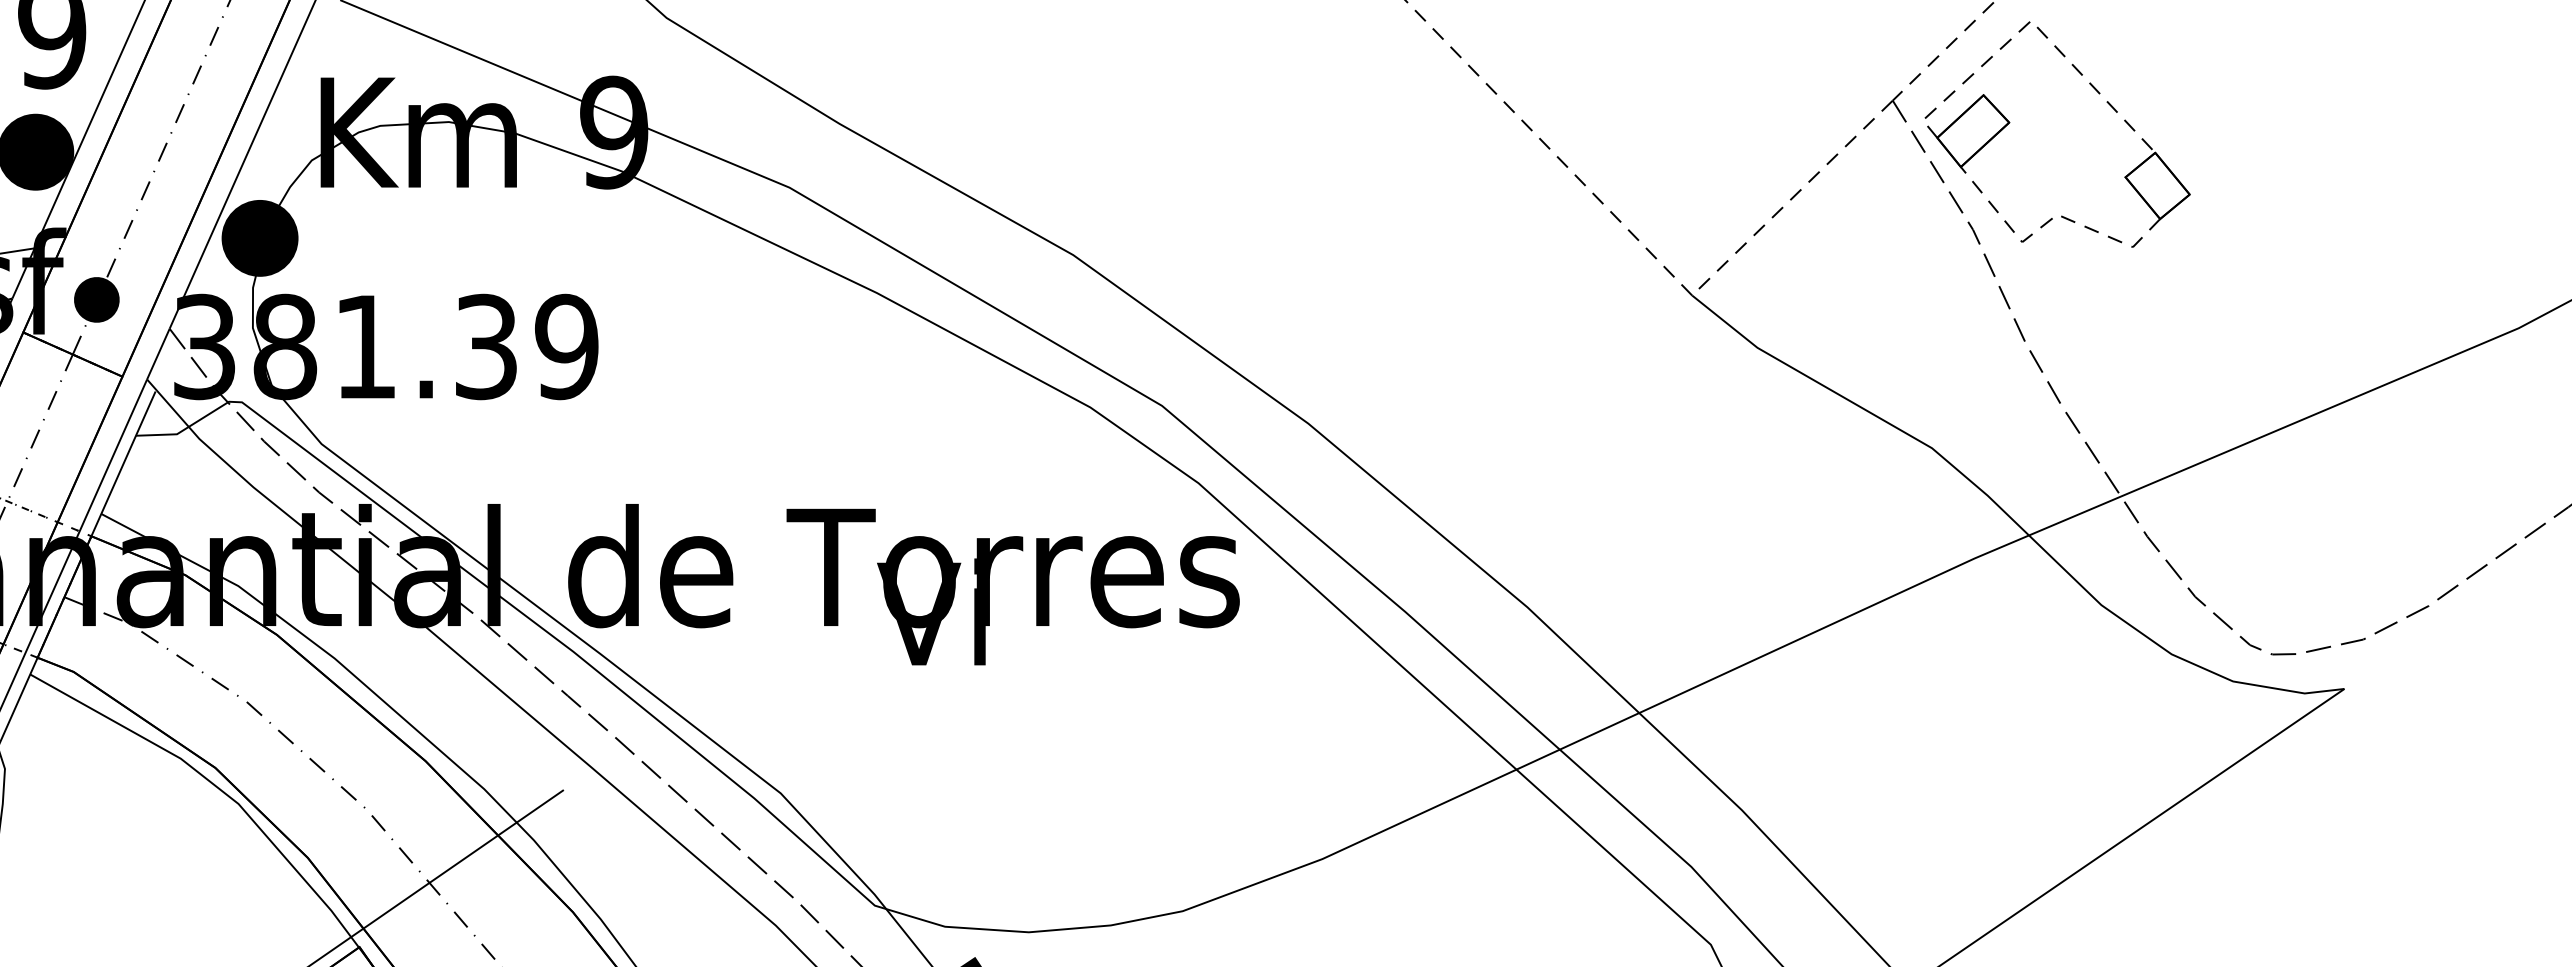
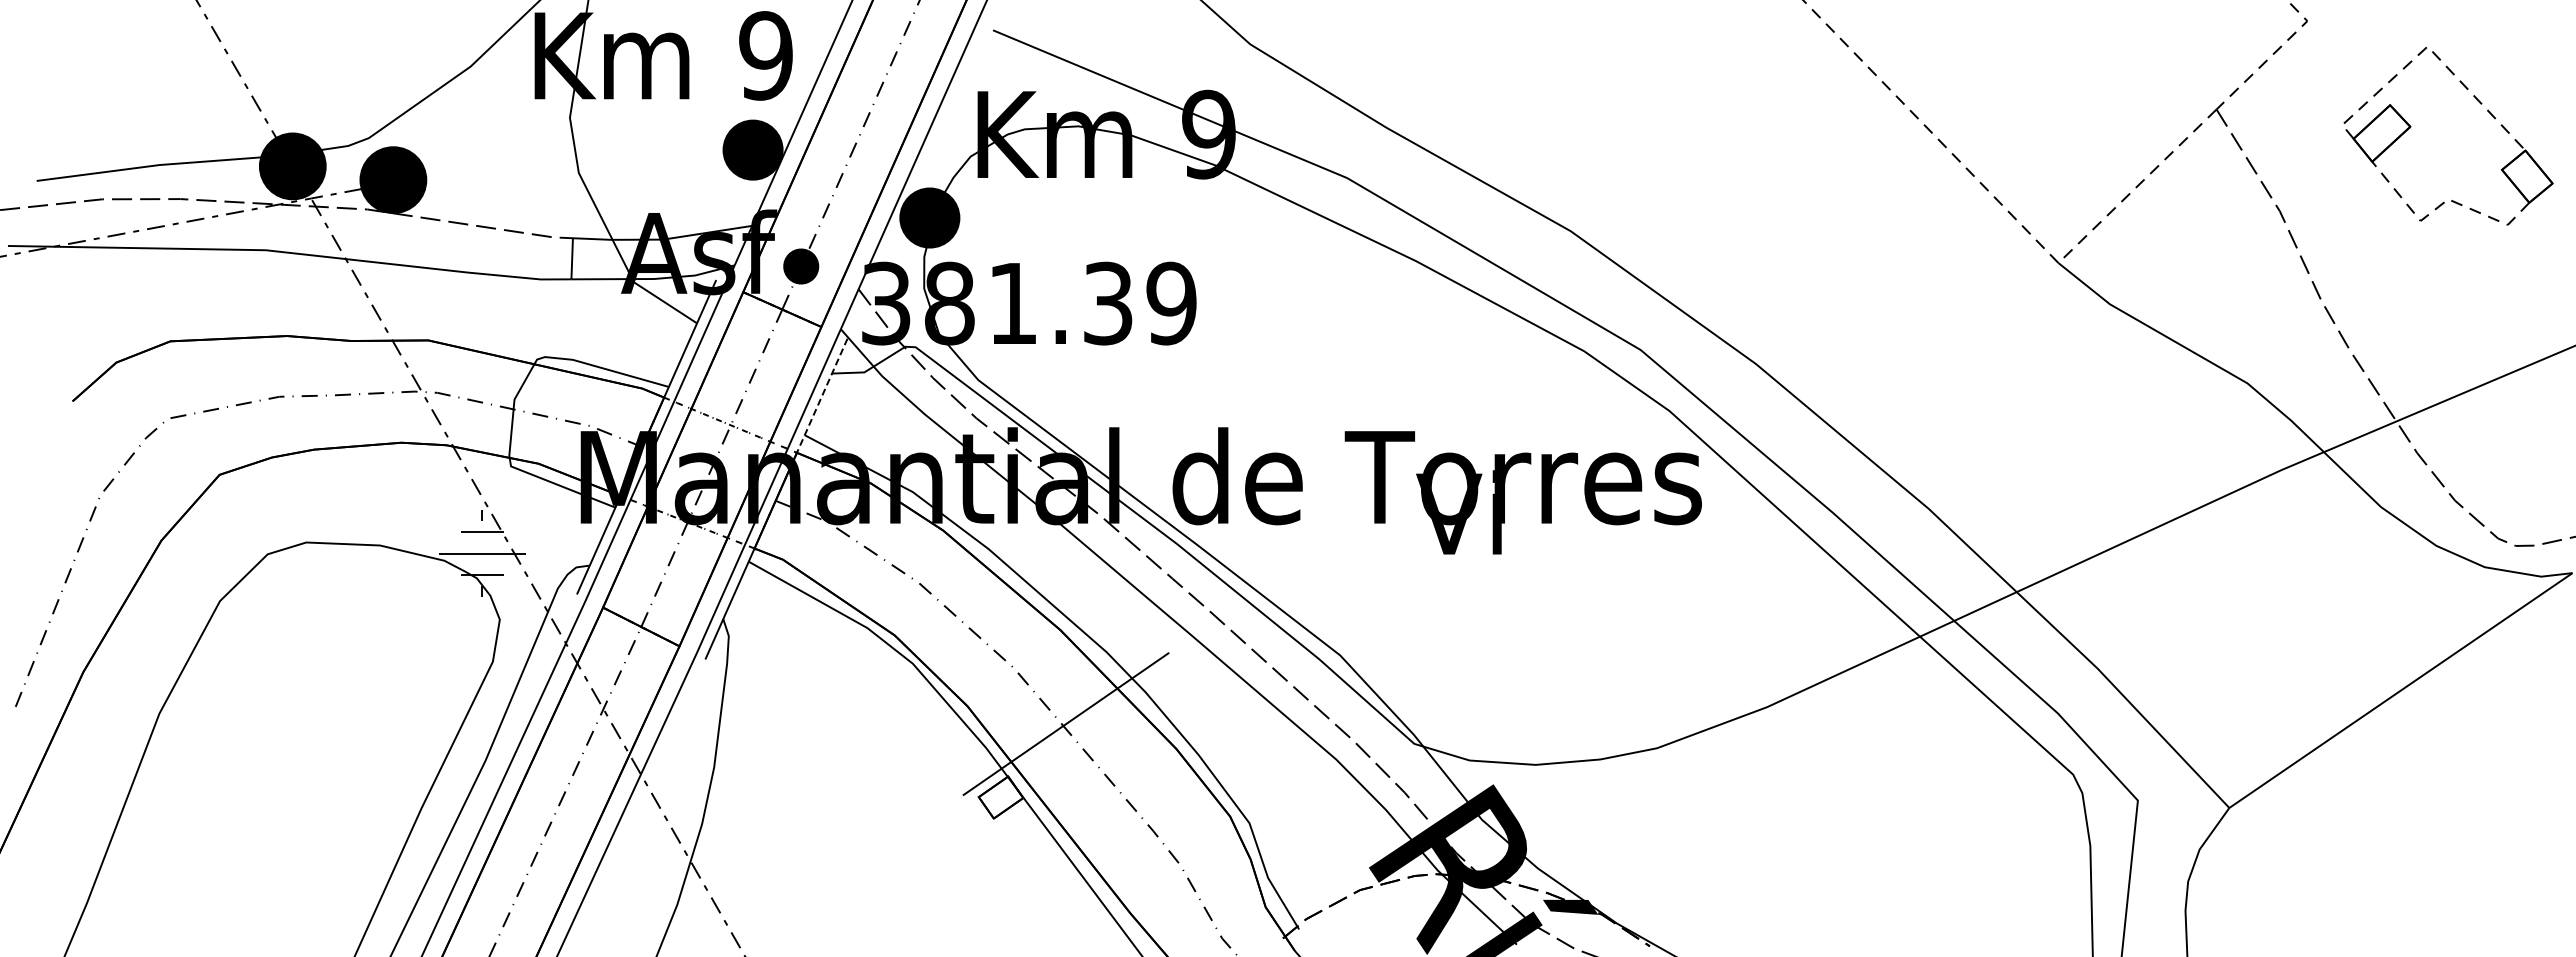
part: (2010, 123) -> (2411, 127), moved
line: (123, 464) -> (822, 396), solid -> dashed

